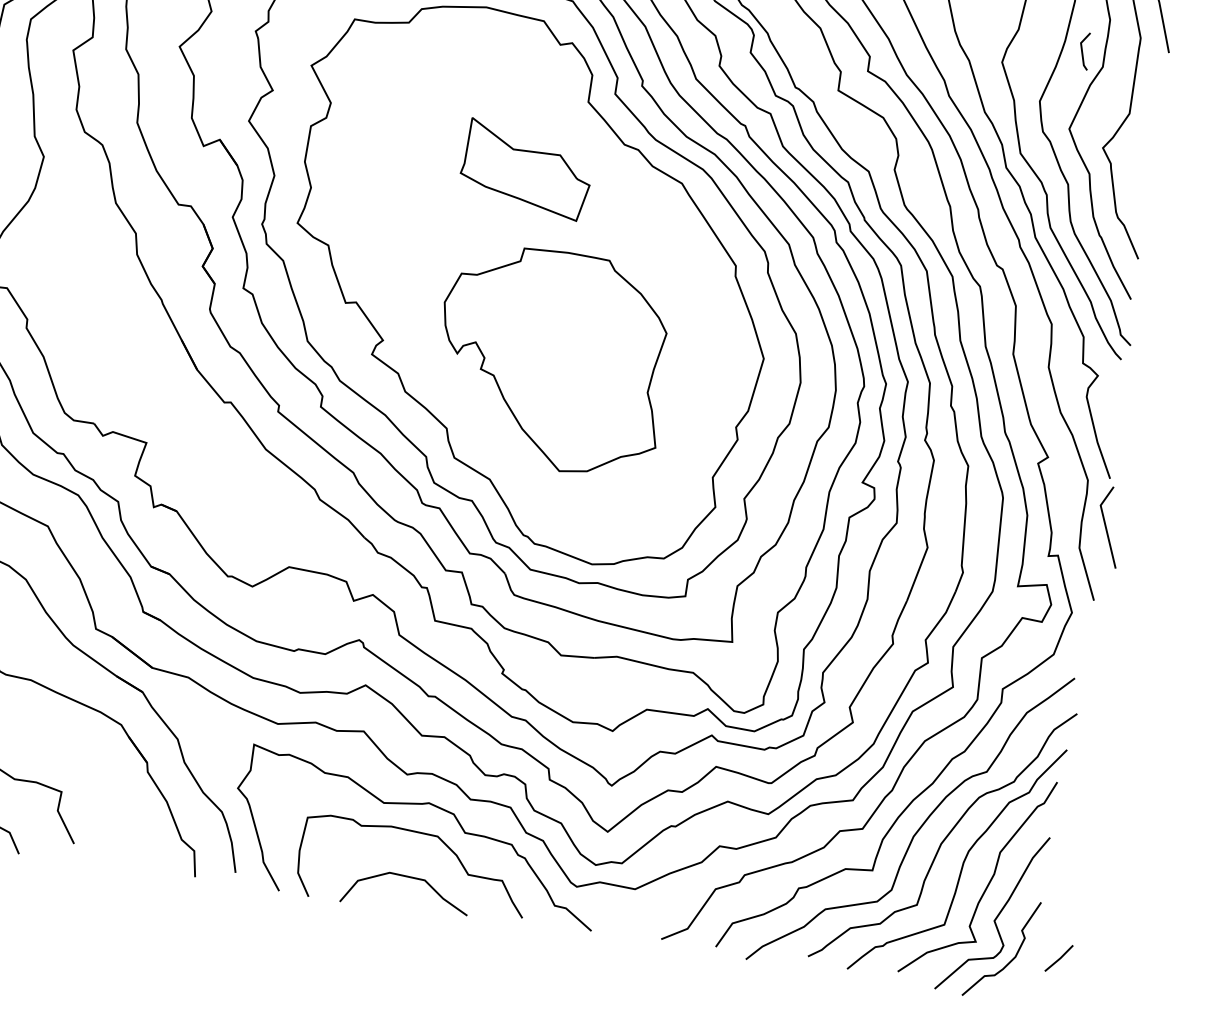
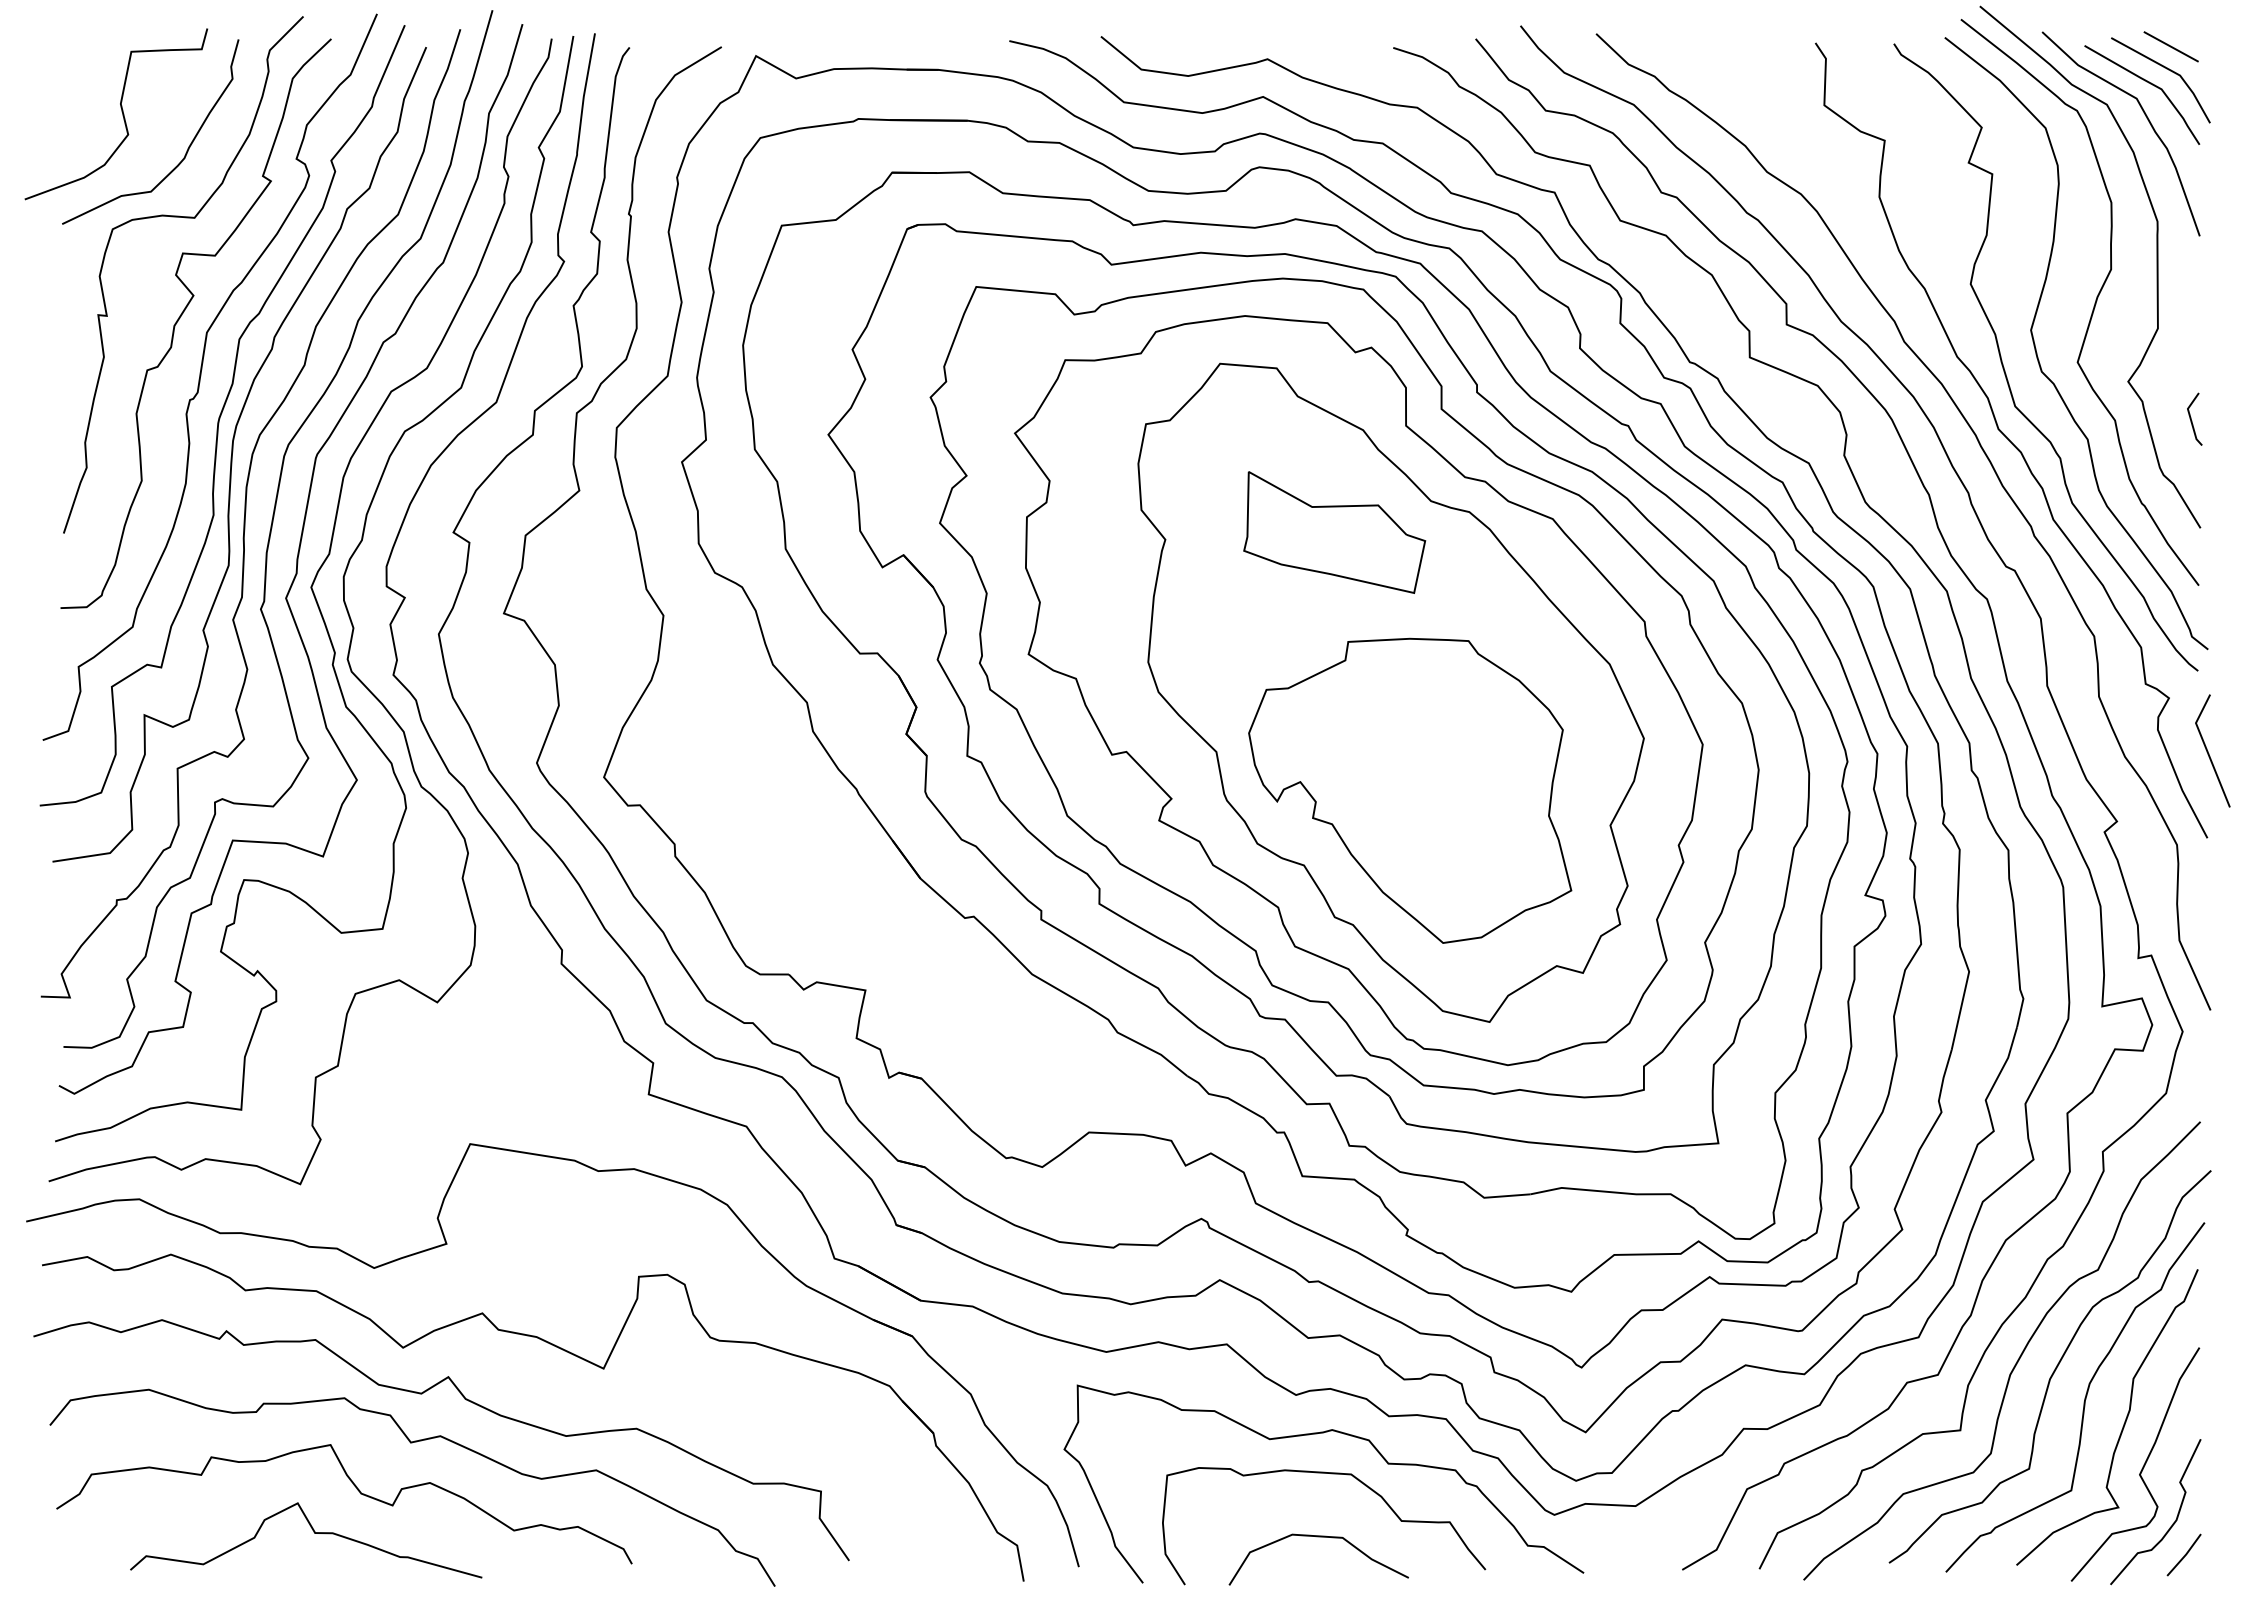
line: (1083, 51) -> (2192, 420), moved
part: (548, 288) -> (1390, 692), added
line: (1106, 526) -> (2208, 751), moved
line: (1059, 958) -> (2184, 1554), moved

